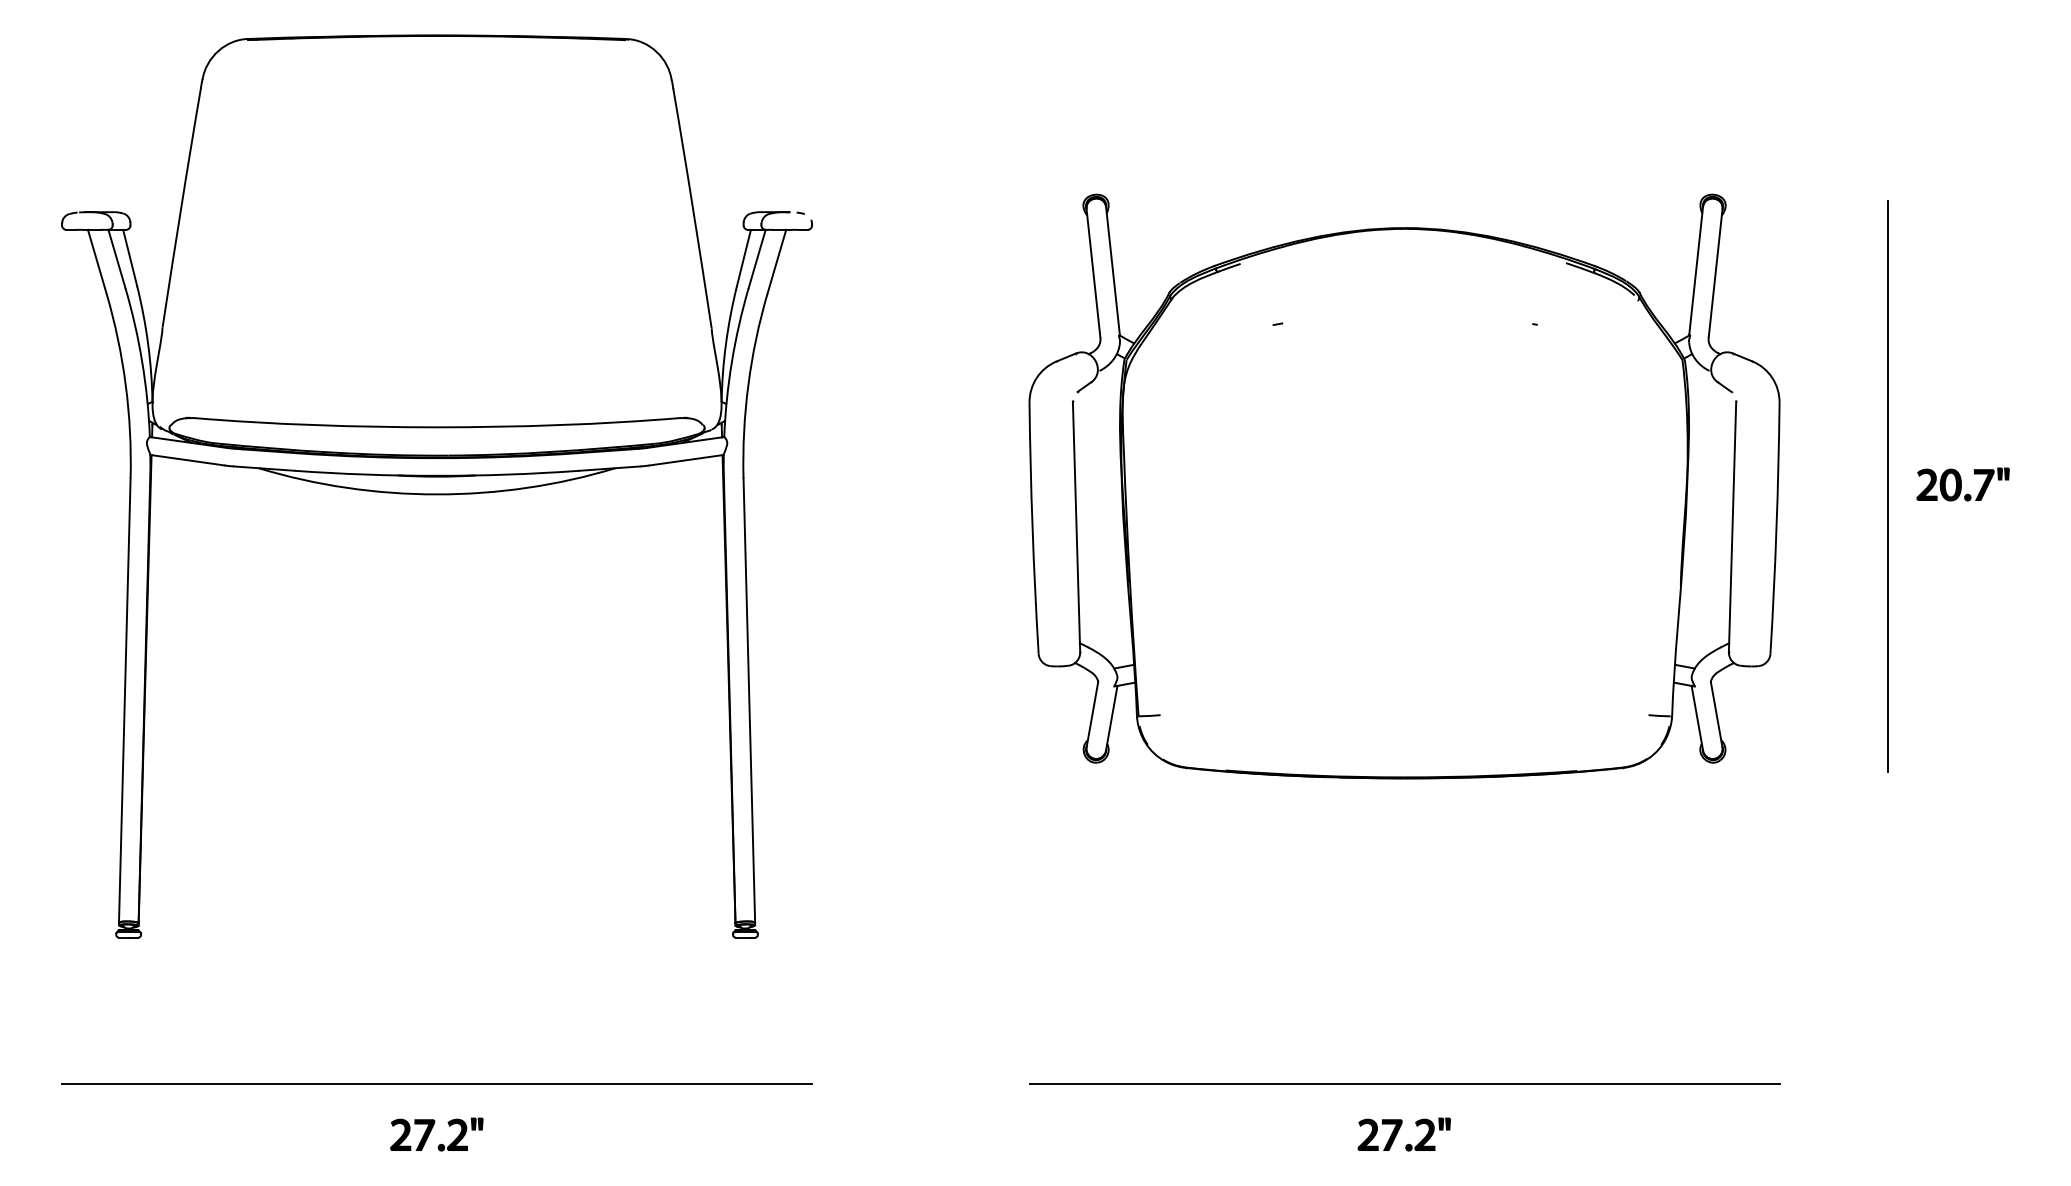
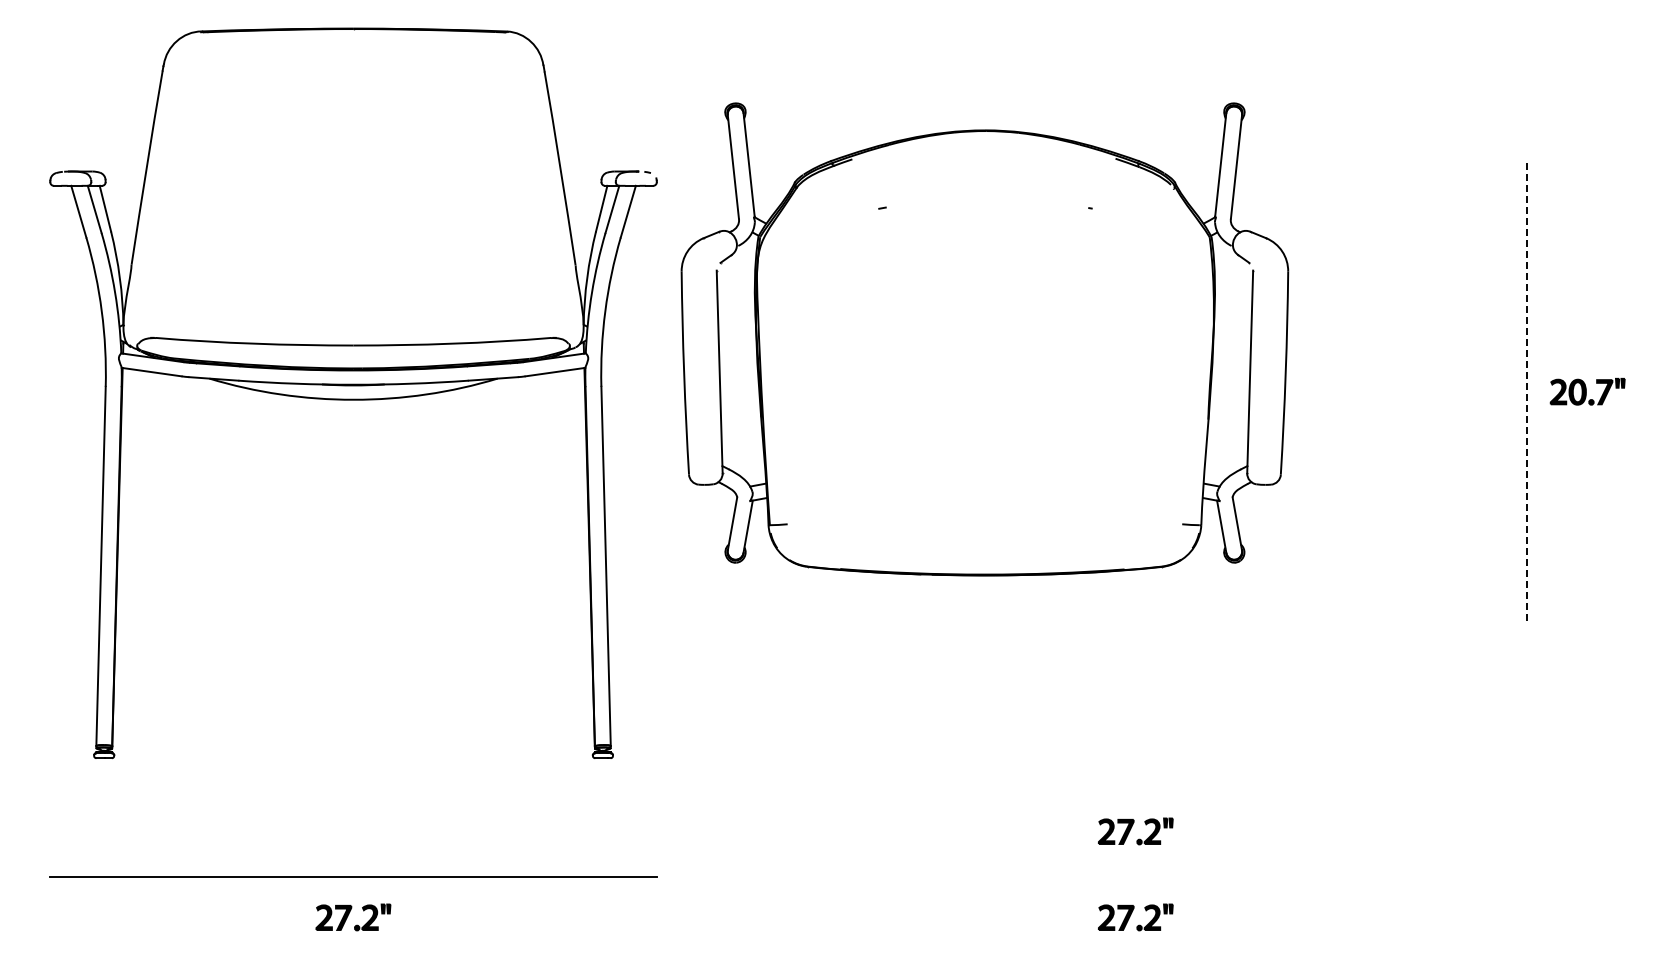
part: (1404, 486) -> (984, 339), moved
line: (1888, 486) -> (1527, 393), solid -> dashed
part: (1404, 1028) -> (1135, 831), added
line: (1404, 1083) -> (1135, 876), removed

